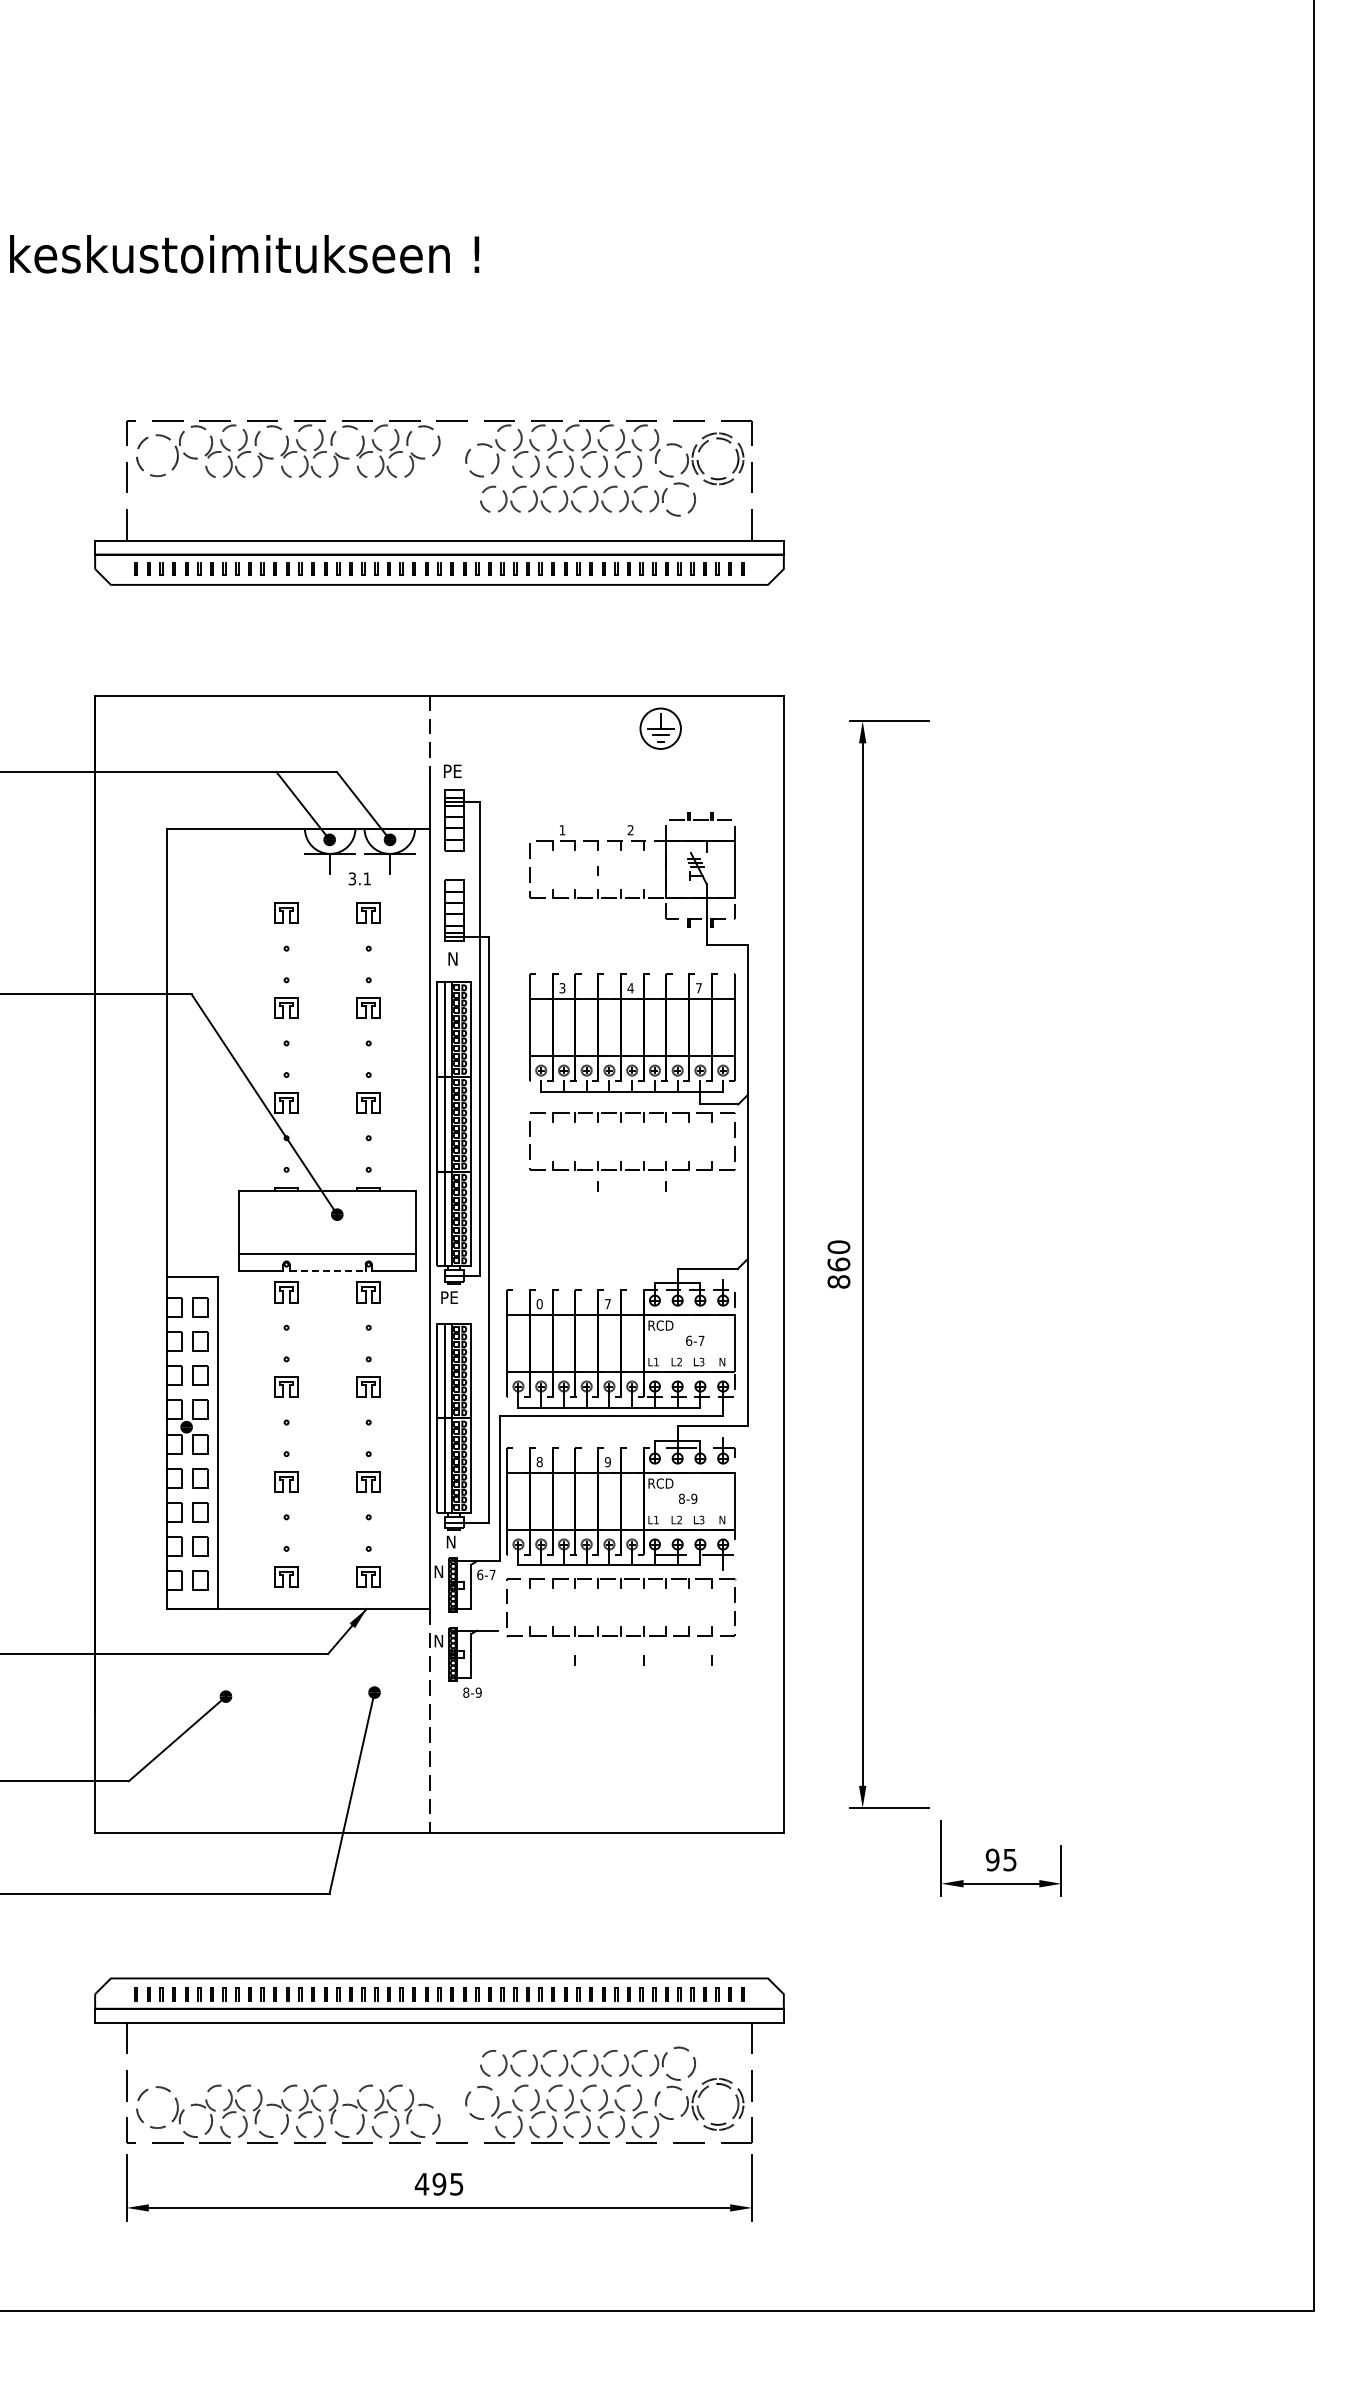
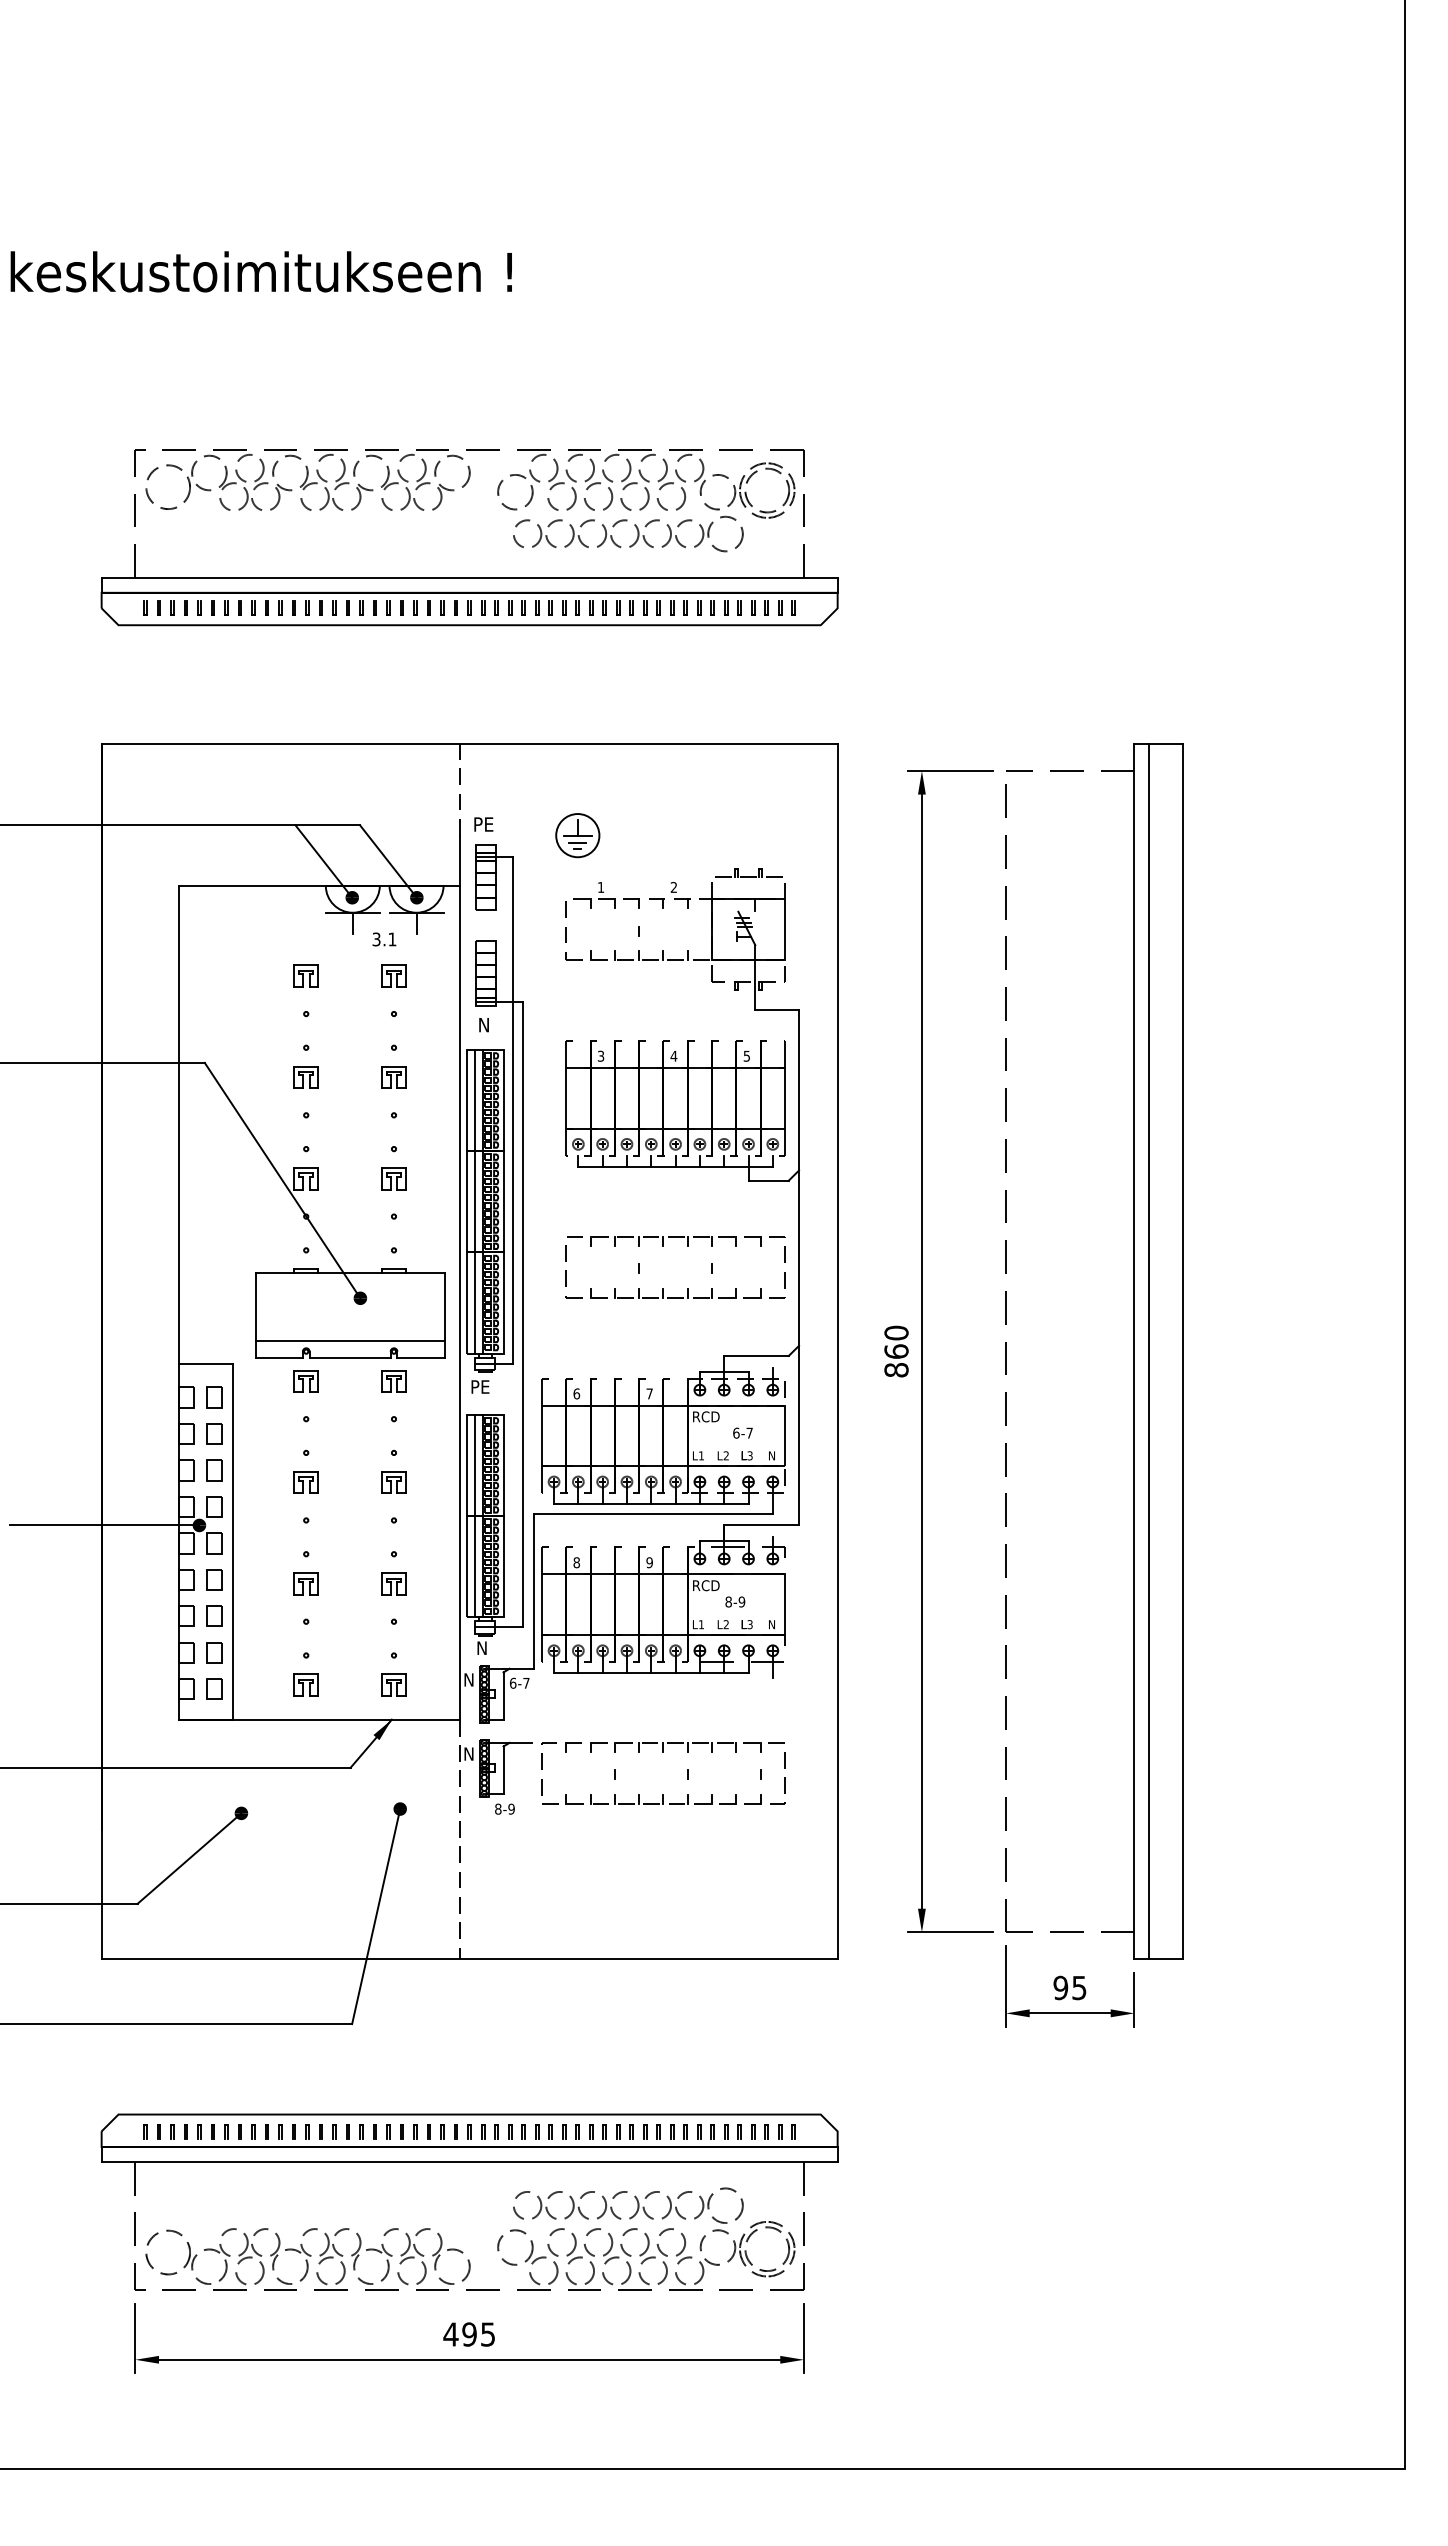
part: (660, 728) -> (577, 835), moved
text: (698, 988) -> (746, 1056), 7 -> 5
part: (621, 1122) -> (664, 1246), moved
part: (1060, 1264) -> (1133, 1351), added
line: (327, 1270) -> (349, 1357), dashed -> solid
text: (539, 1303) -> (576, 1393), 0 -> 6
line: (97, 1427) -> (104, 1525), added
part: (620, 1588) -> (663, 1753), moved

